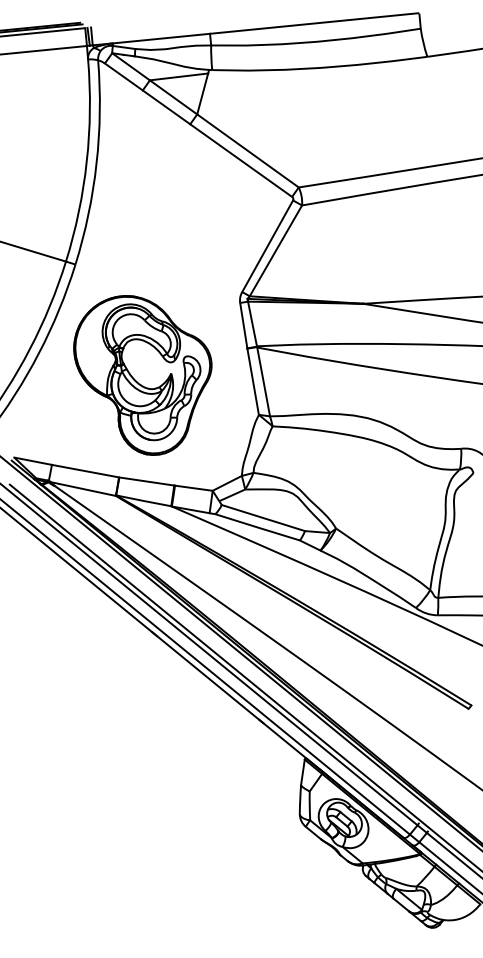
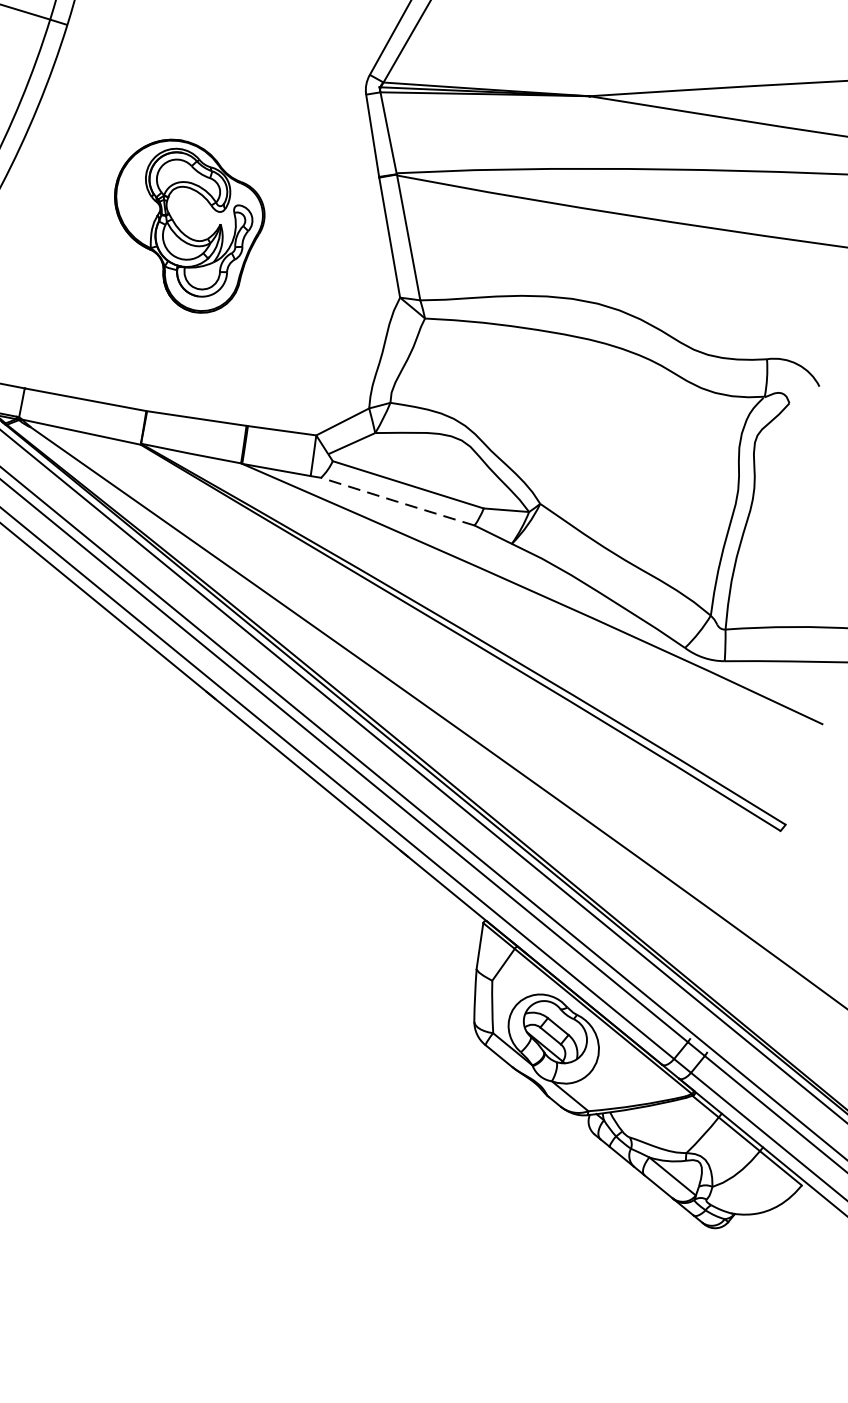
part: (142, 375) -> (188, 226), size x0.6
line: (257, 527) -> (397, 501), solid -> dashed

